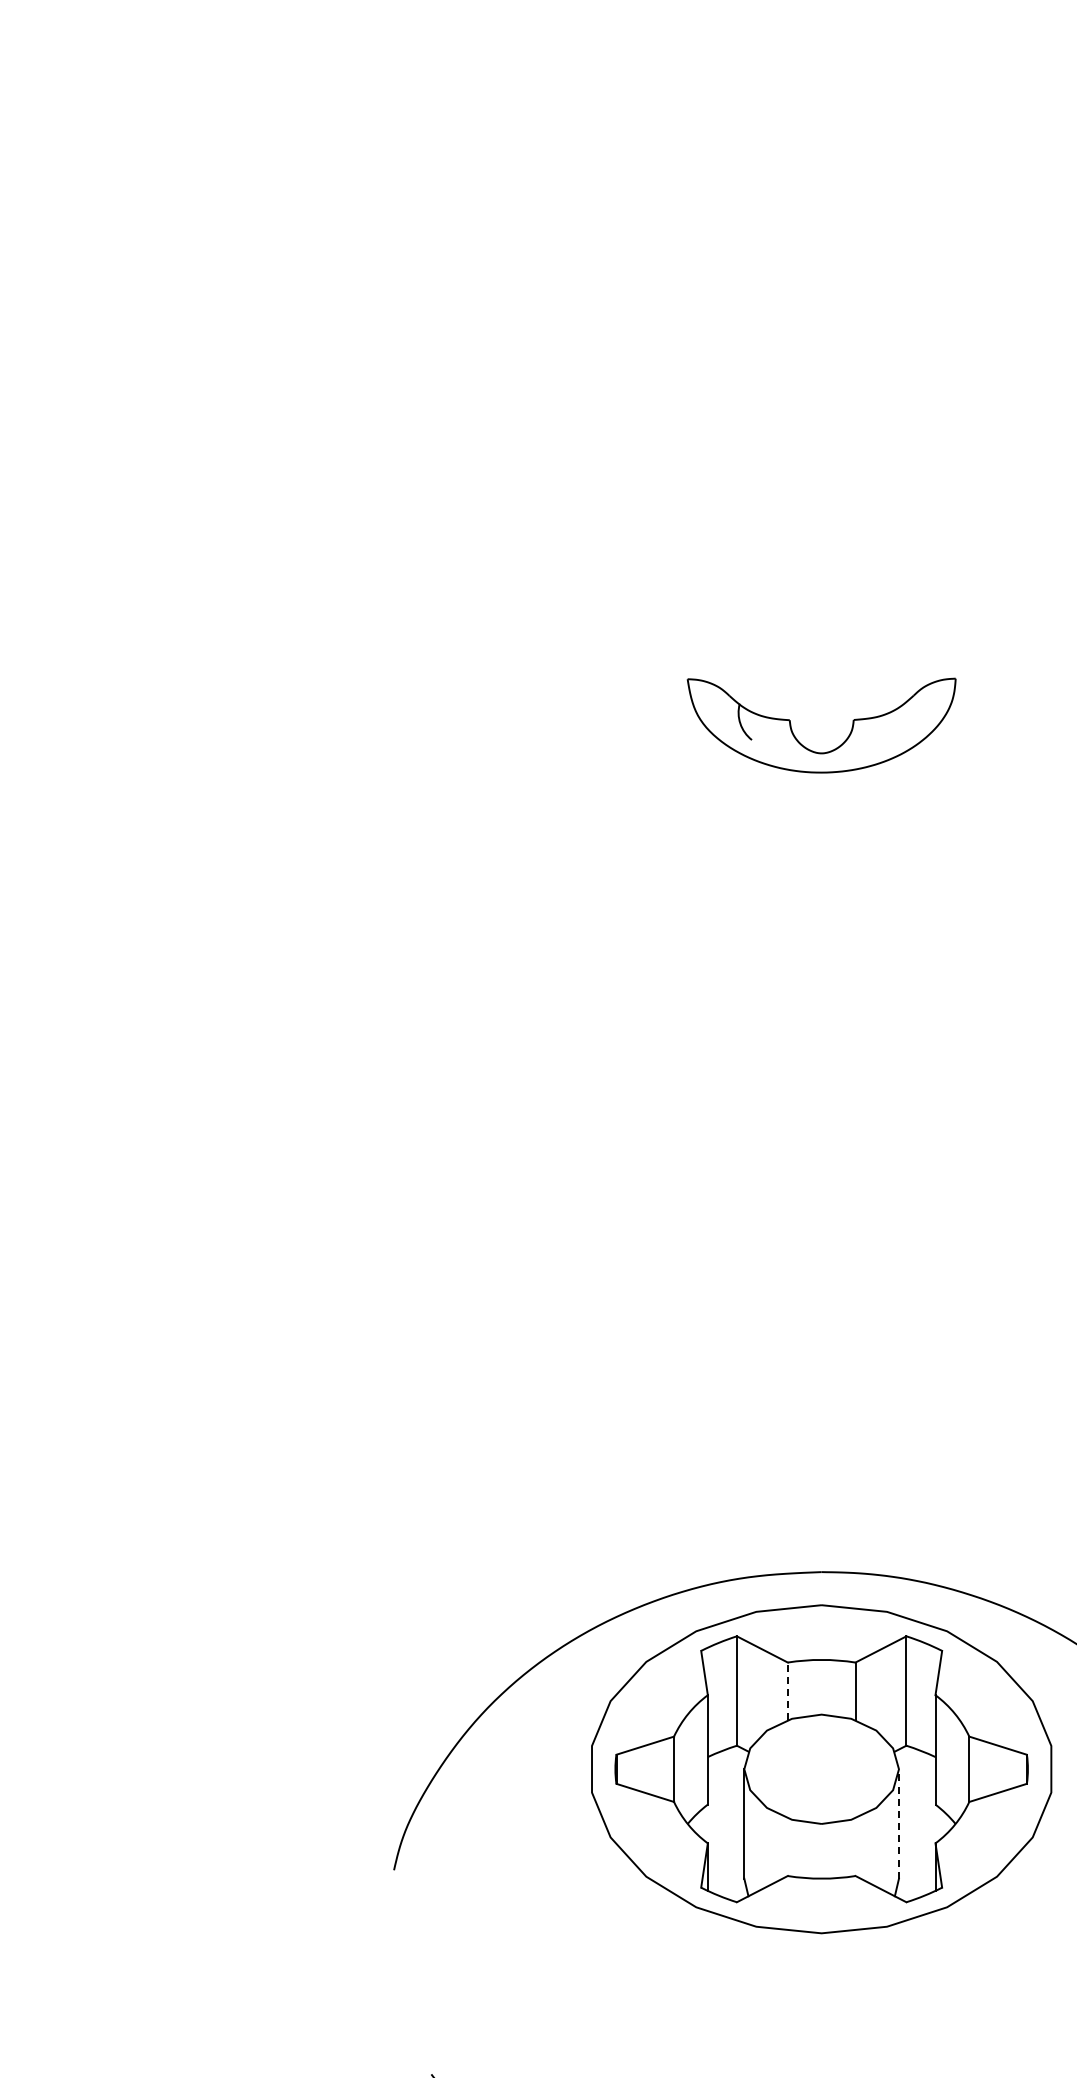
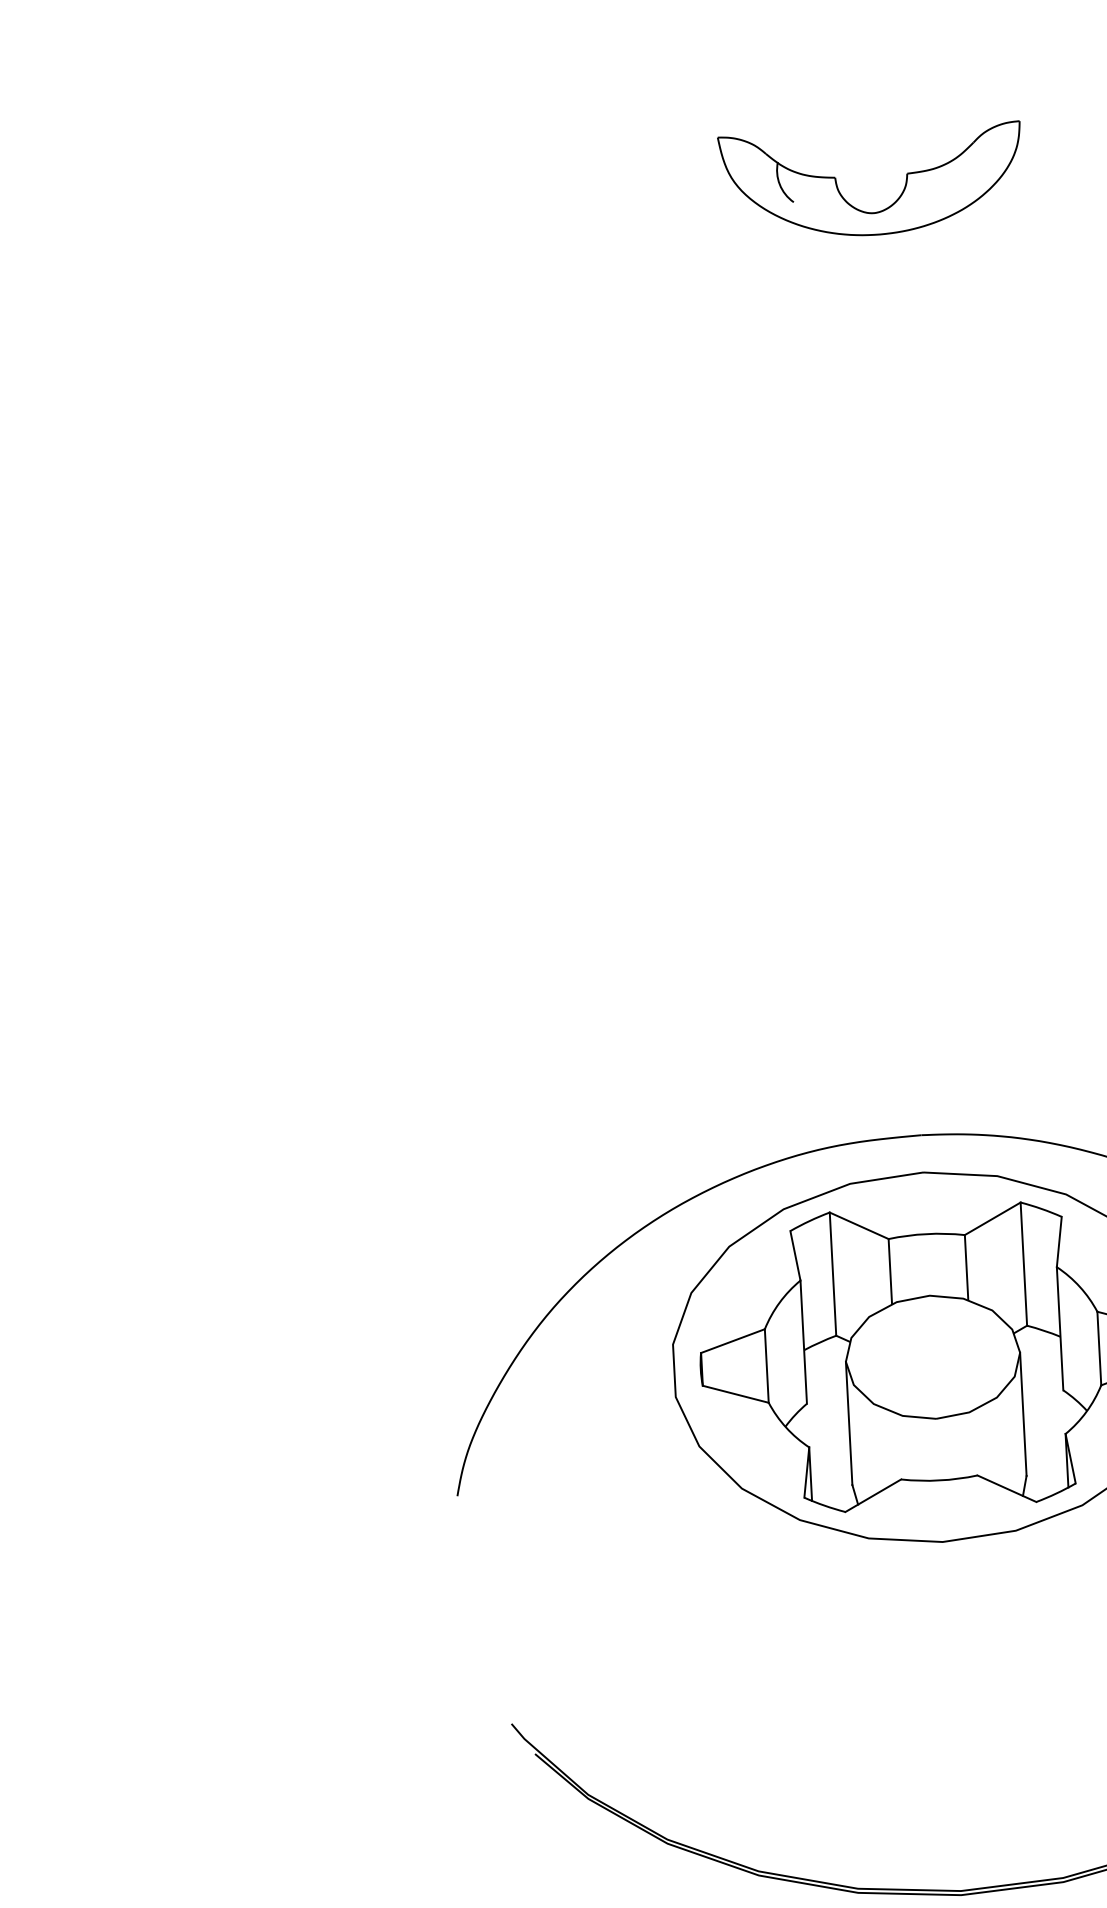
line: (787, 1691) -> (889, 1271), dashed -> solid
line: (898, 1823) -> (1022, 1413), dashed -> solid

